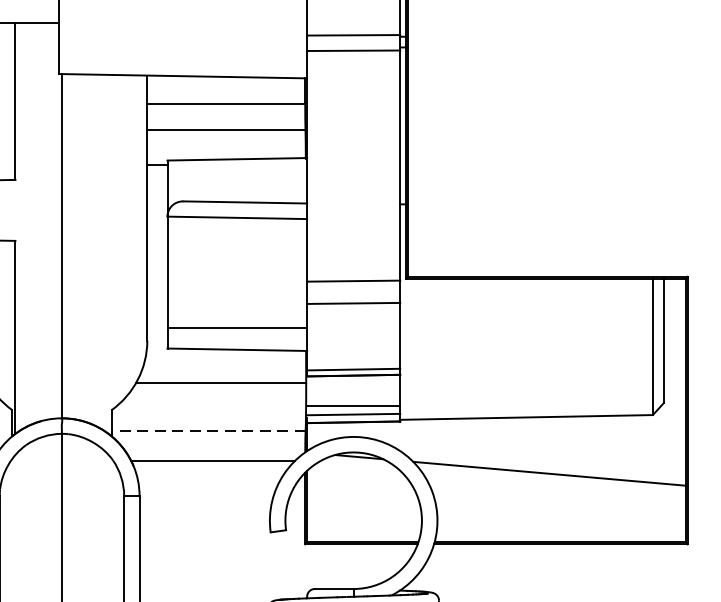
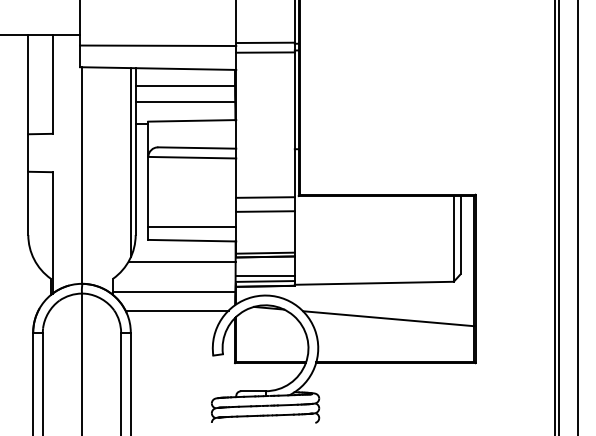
line: (183, 39) -> (158, 45), added
line: (139, 225) -> (130, 162), added
line: (207, 432) -> (173, 292), dashed -> solid

